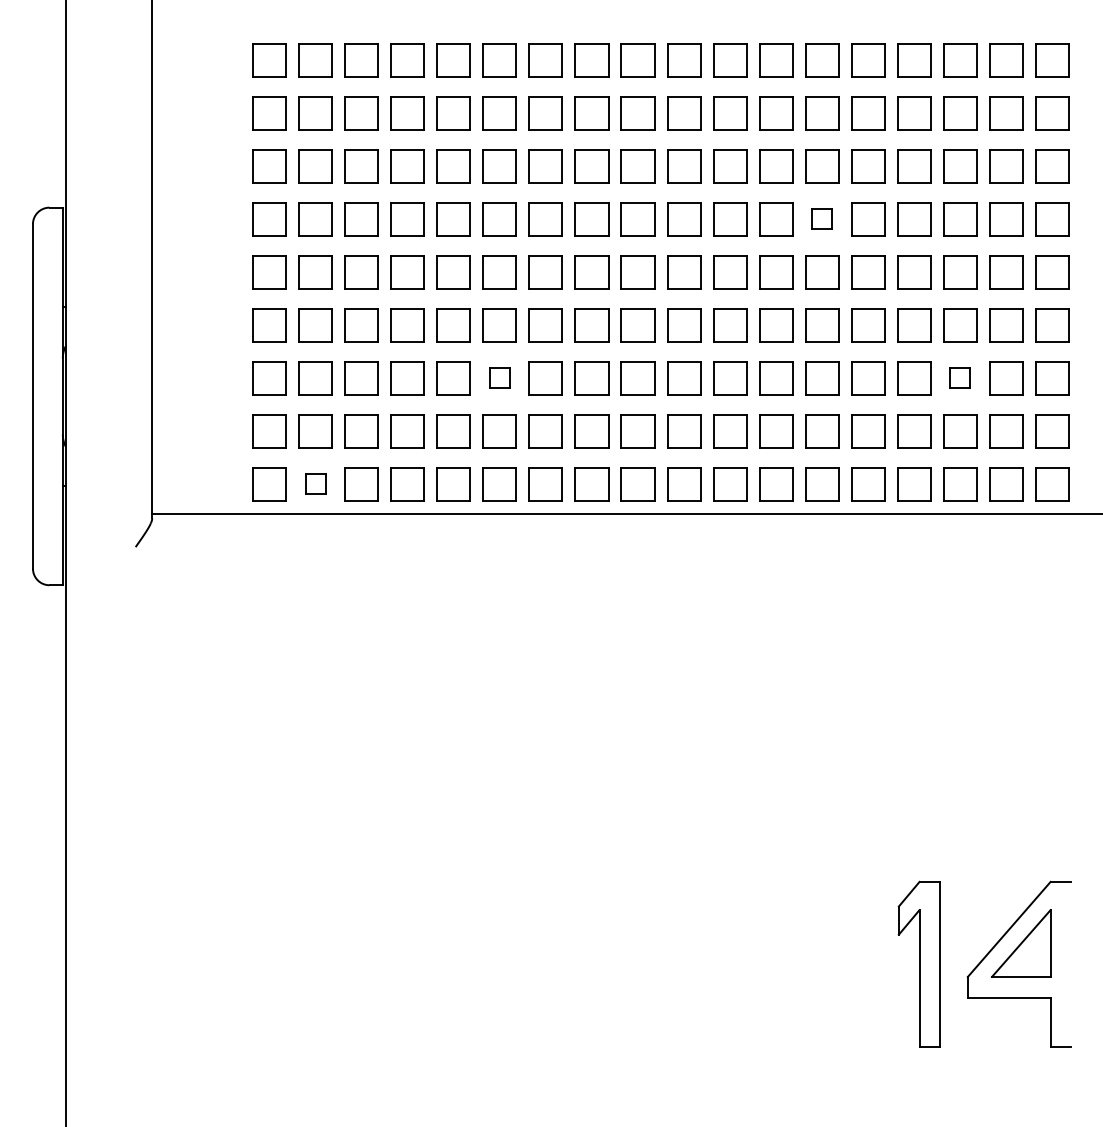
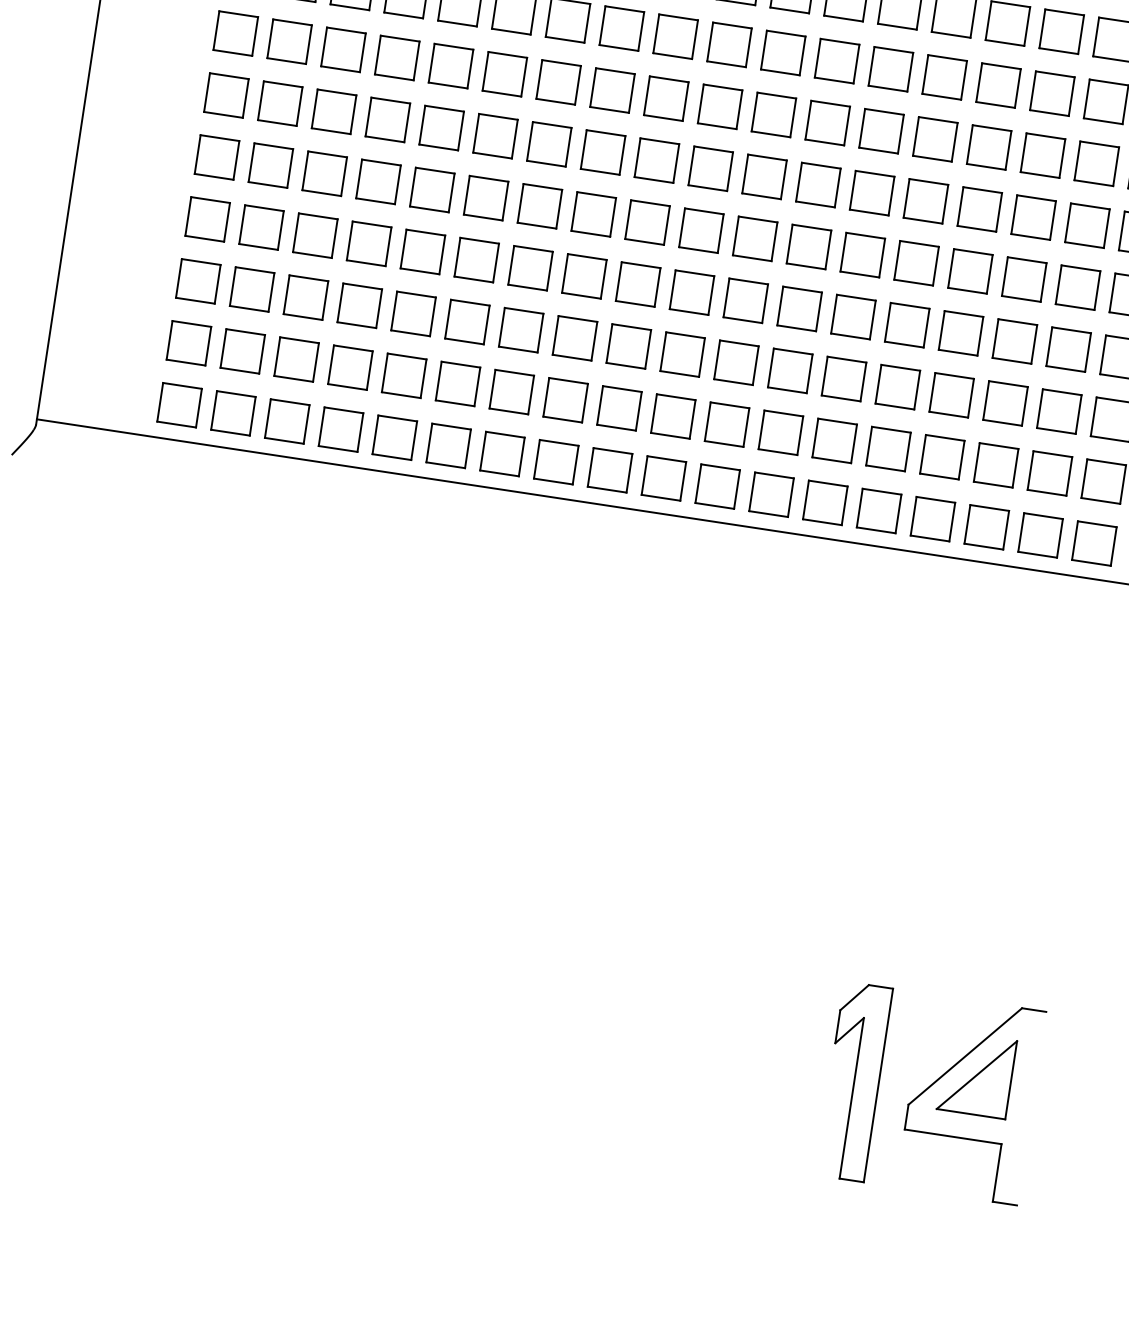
part: (822, 219) -> (872, 193), size x1.67
part: (499, 378) -> (466, 322), size x1.67
part: (960, 378) -> (1005, 403), size x1.67
part: (315, 484) -> (233, 413), size x1.67

